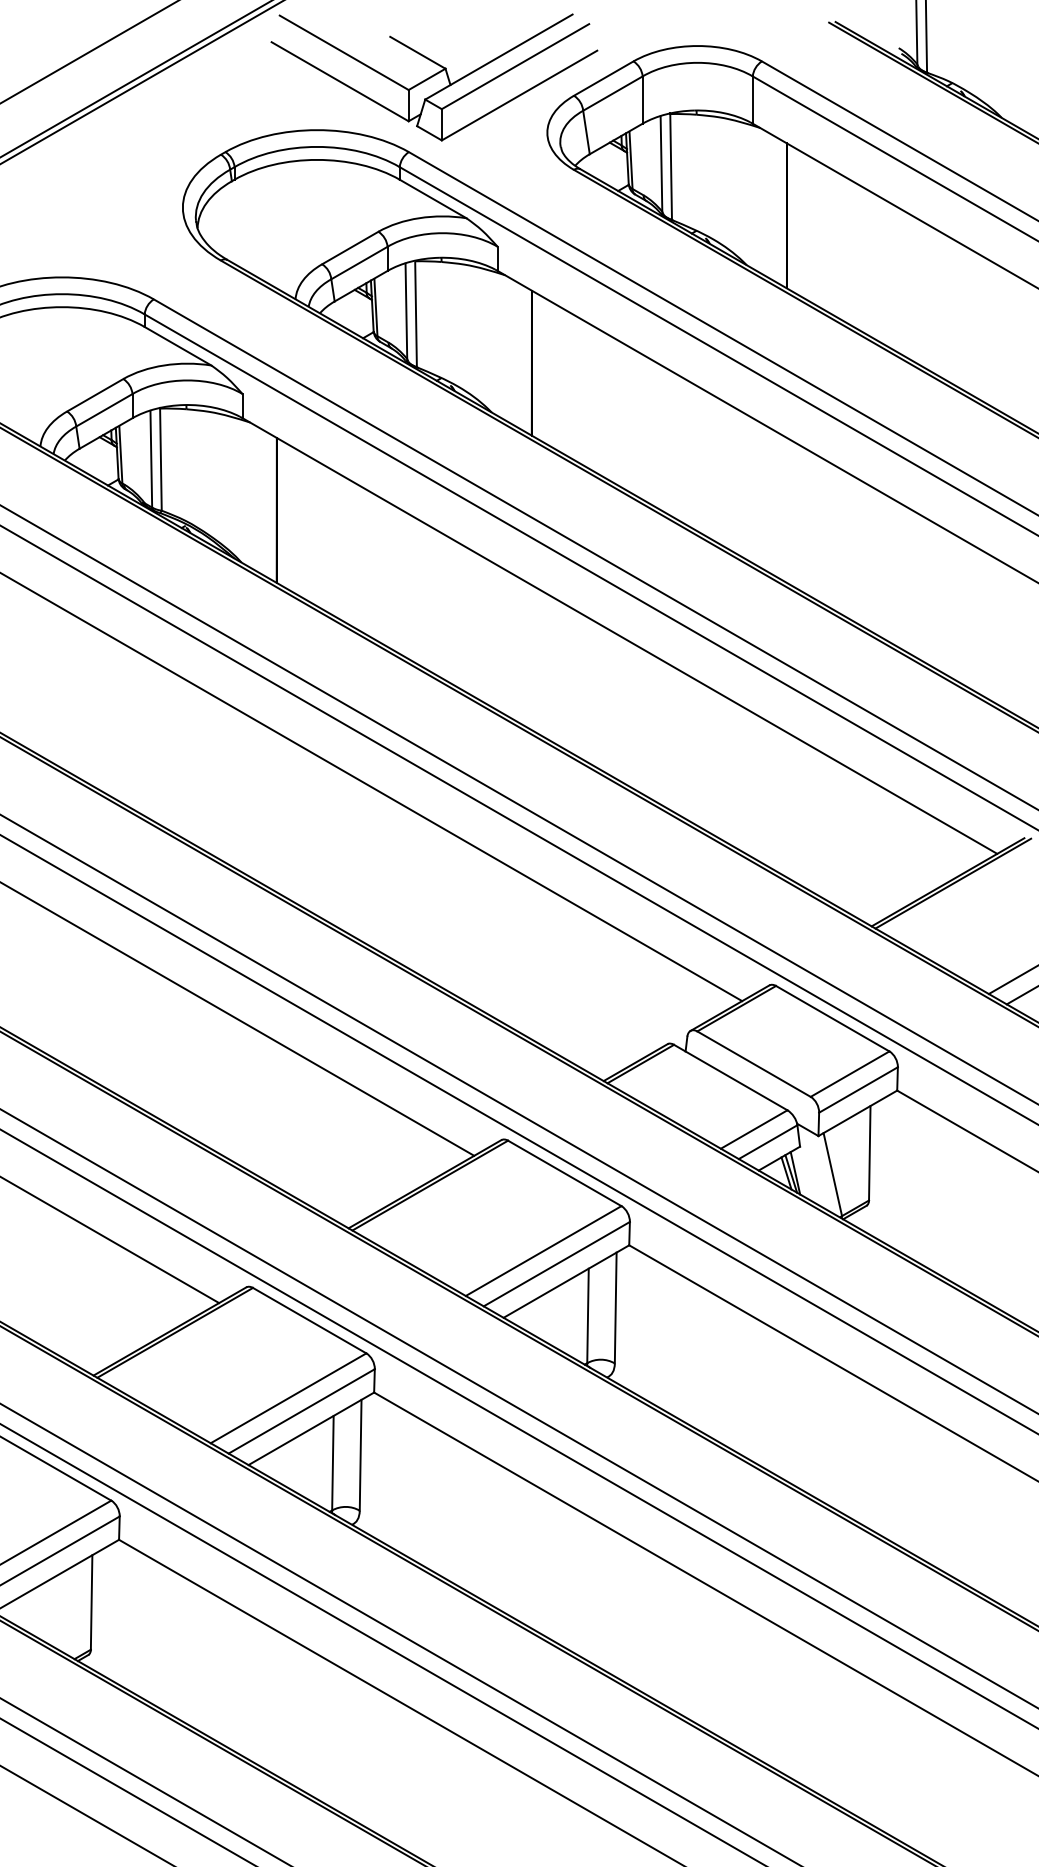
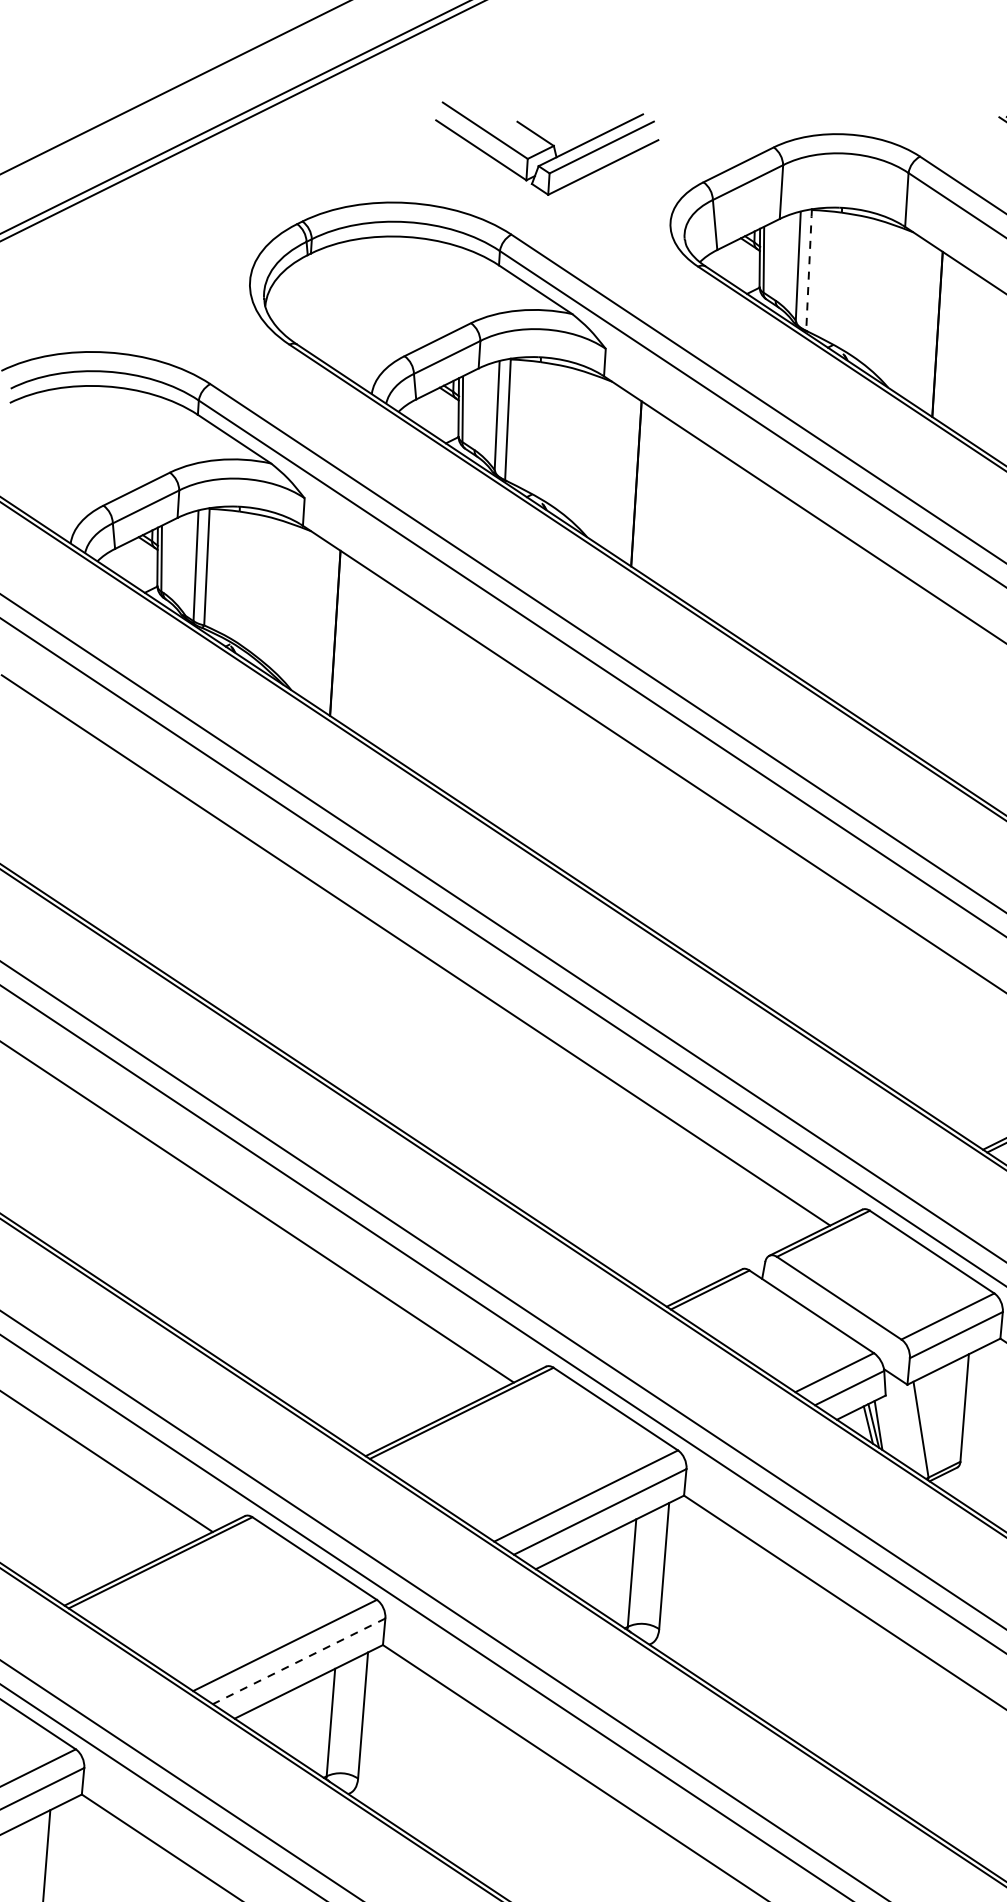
part: (434, 77) -> (545, 151), size x0.6
line: (671, 167) -> (809, 270), solid -> dashed
line: (301, 1411) -> (298, 1661), solid -> dashed

